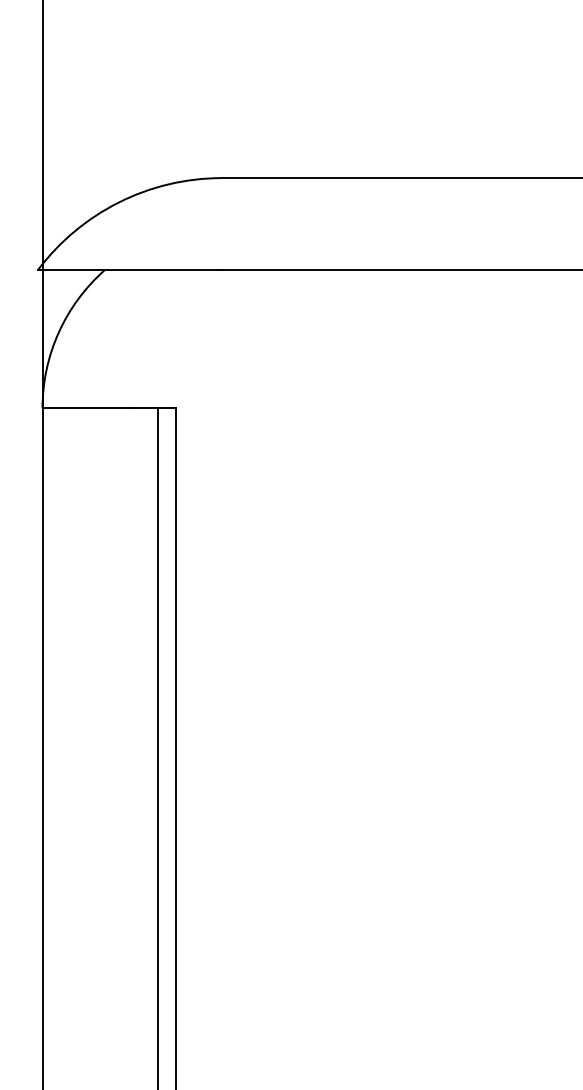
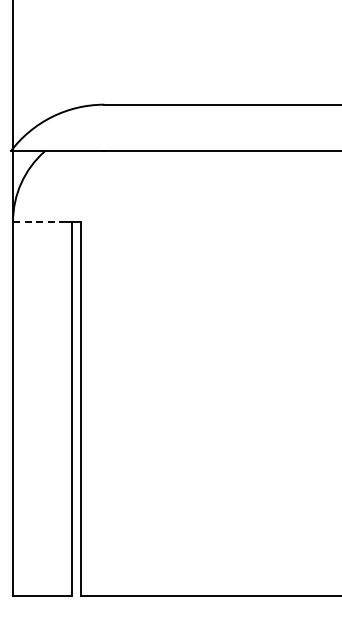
line: (88, 407) -> (36, 221), solid -> dashed

